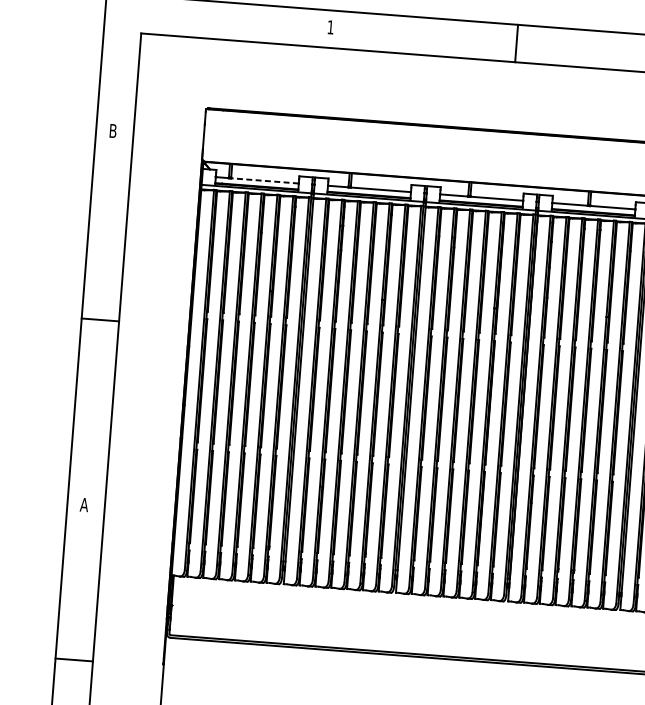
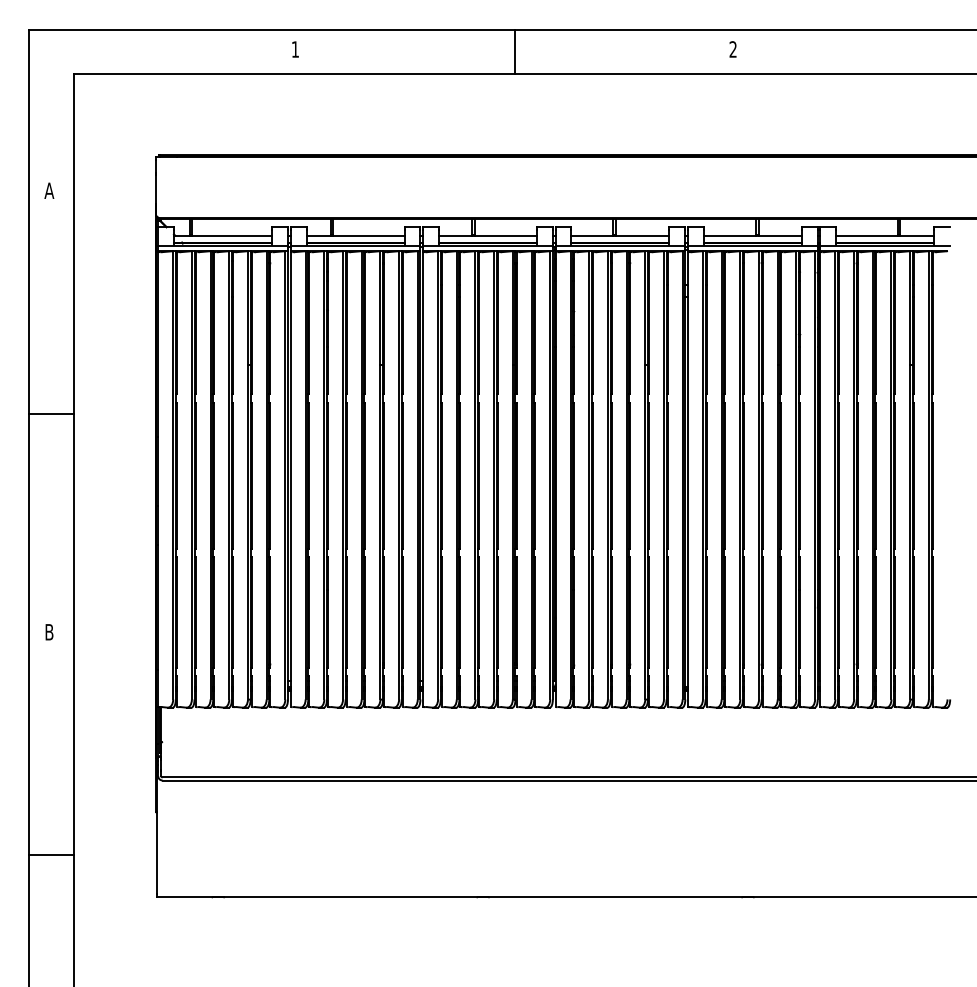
text: (113, 130) -> (49, 190), B -> A
line: (265, 180) -> (232, 235), dashed -> solid
text: (84, 505) -> (49, 632), A -> B
line: (74, 660) -> (51, 855), moved

